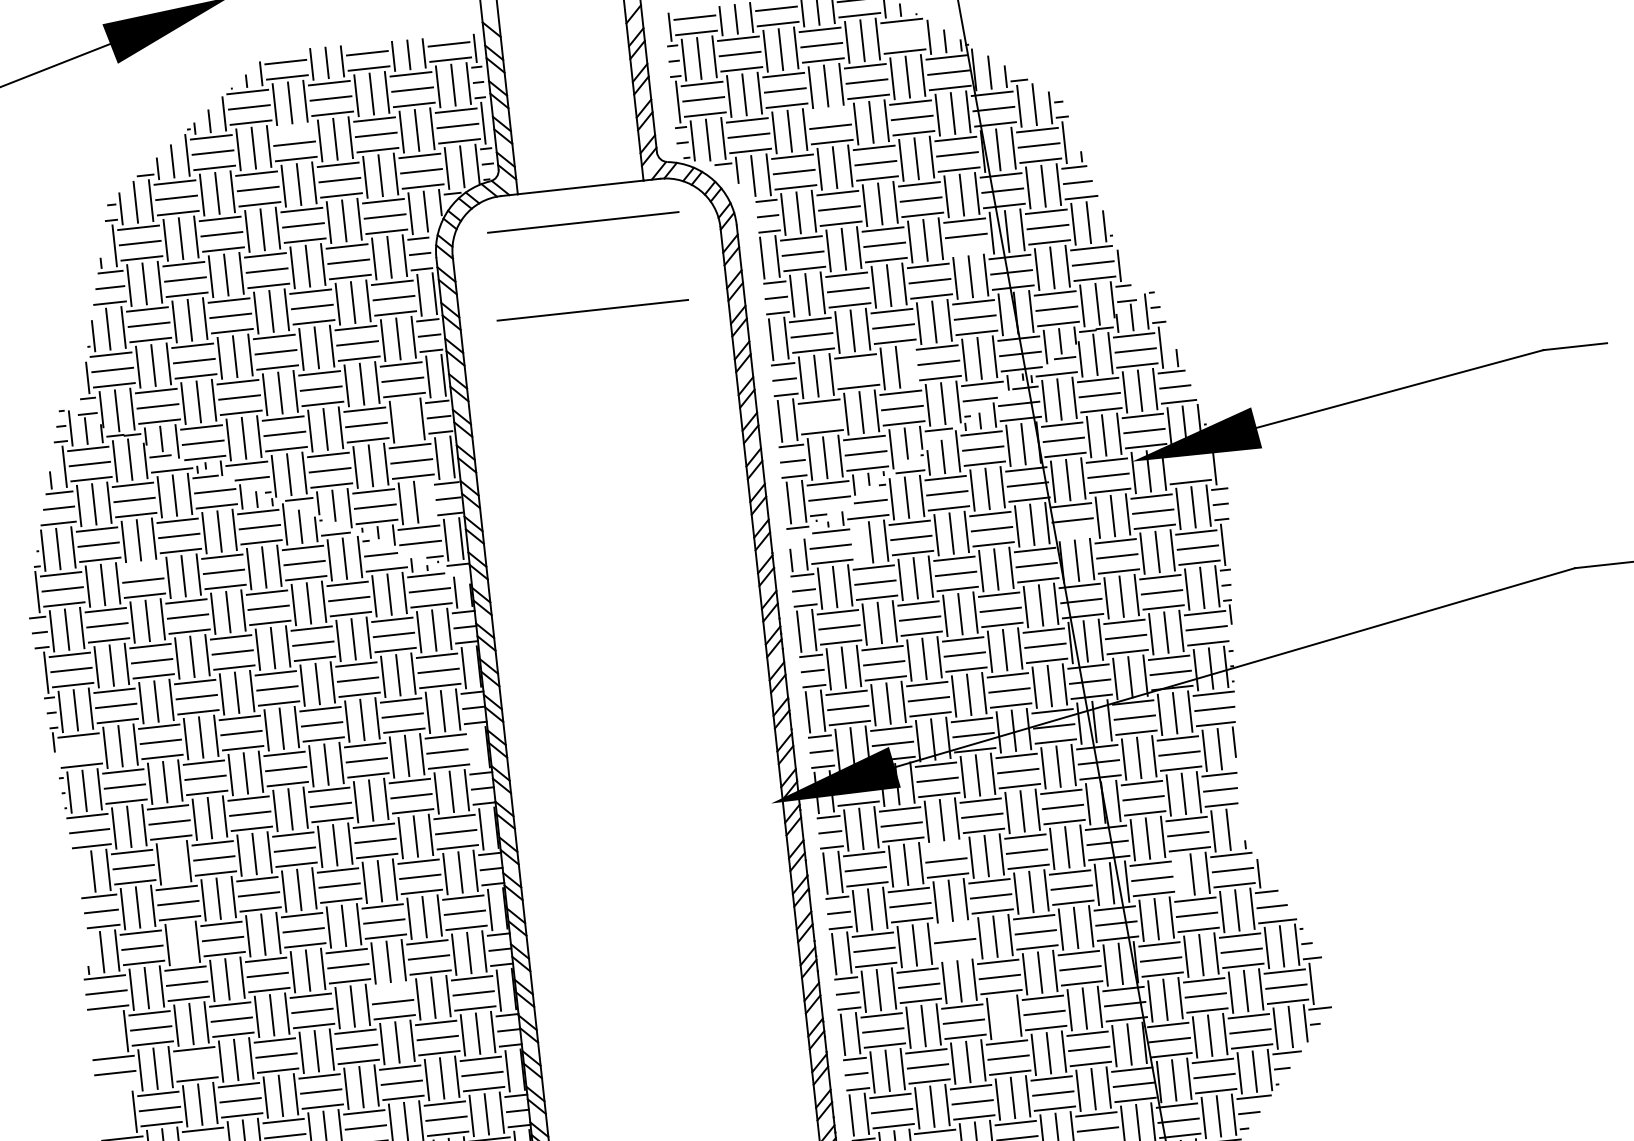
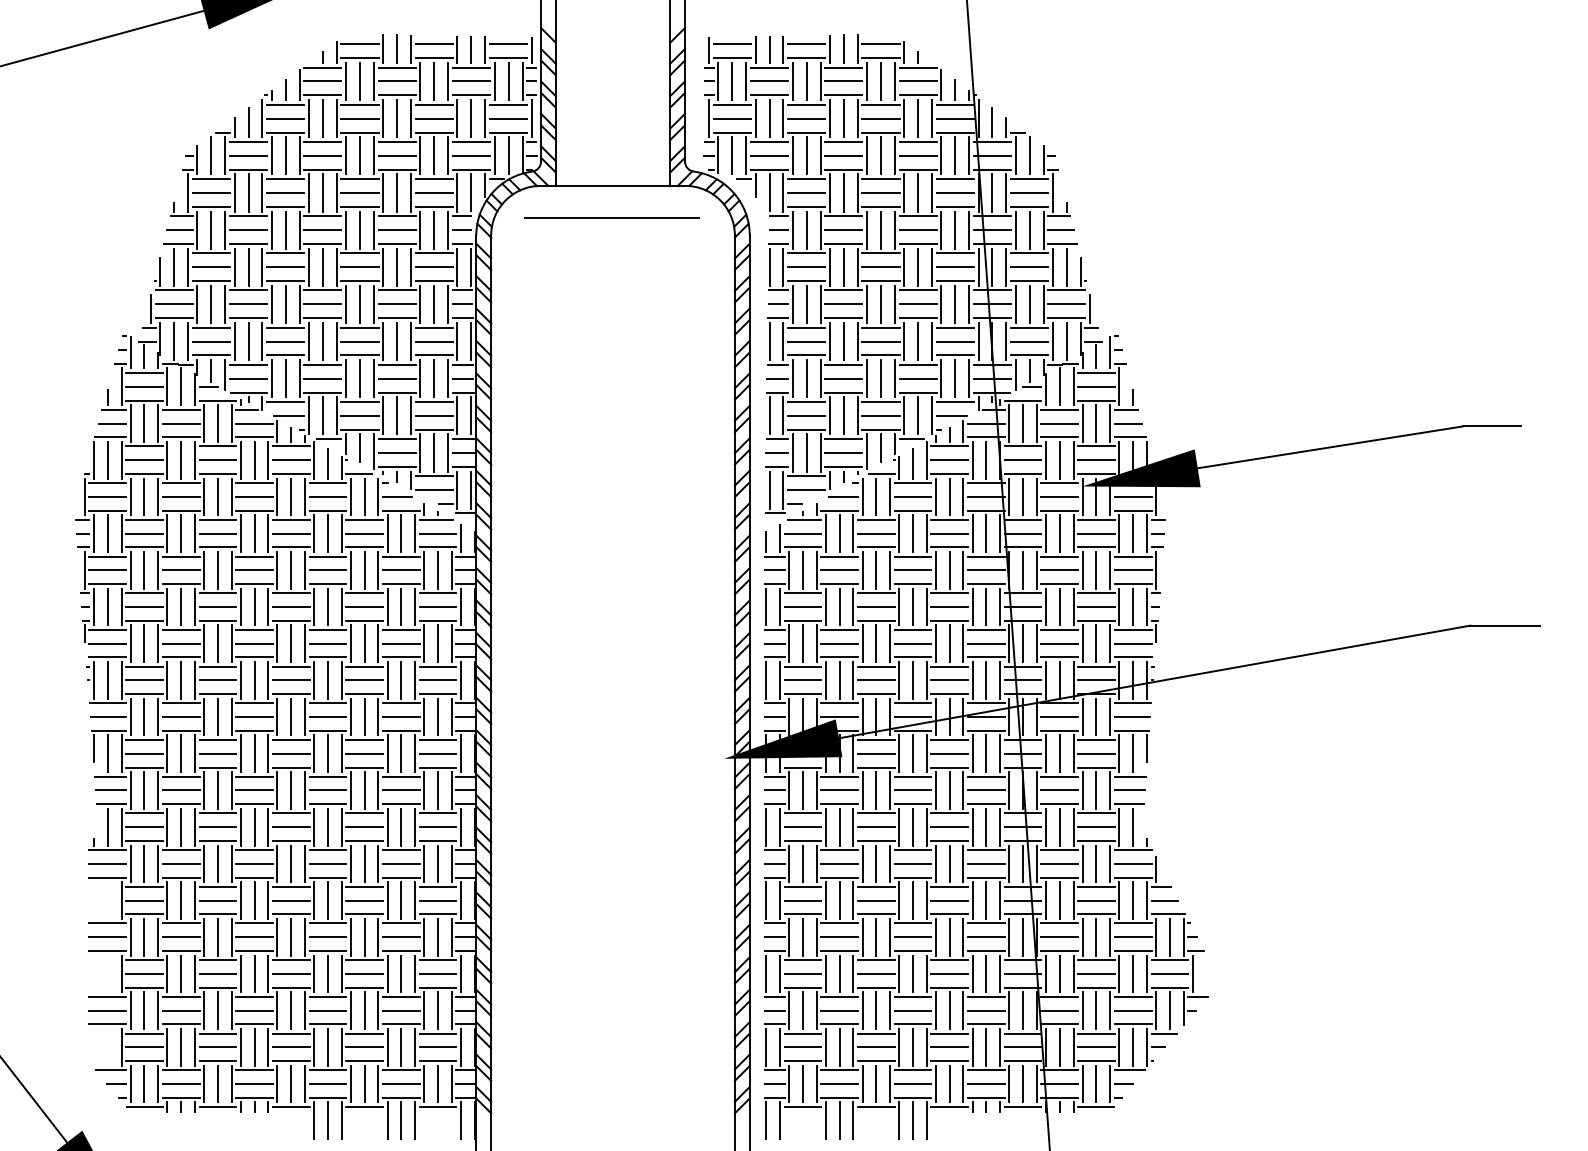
line: (902, 36) -> (917, 81), added
line: (828, 111) -> (843, 141), added
line: (292, 128) -> (359, 104), added
line: (967, 251) -> (954, 281), added
line: (592, 310) -> (611, 297), removed
line: (912, 365) -> (894, 378), added
line: (856, 371) -> (843, 378), added
line: (820, 416) -> (806, 415), added
line: (407, 420) -> (434, 378), added
line: (1188, 466) -> (1132, 496), added
line: (431, 499) -> (448, 452), added
line: (1073, 535) -> (1022, 547), added
line: (855, 543) -> (825, 533), added
line: (141, 565) -> (180, 483), added
line: (472, 748) -> (460, 680), added
line: (79, 750) -> (107, 643), added
line: (943, 845) -> (875, 813), added
line: (174, 862) -> (181, 753), added
line: (78, 867) -> (94, 748), added
line: (1177, 875) -> (1082, 863), added
line: (952, 925) -> (875, 886), added
line: (183, 942) -> (181, 826), added
line: (955, 956) -> (875, 914), added
line: (391, 986) -> (364, 886), added
line: (1004, 1016) -> (913, 973), added
line: (195, 1064) -> (180, 937), added
line: (116, 1088) -> (107, 951), added

